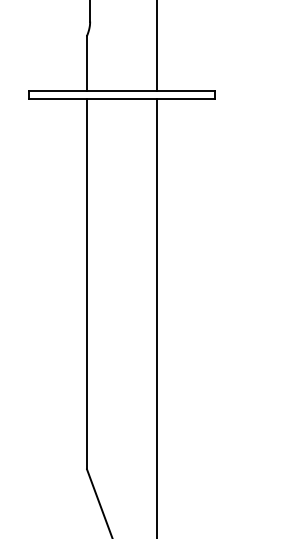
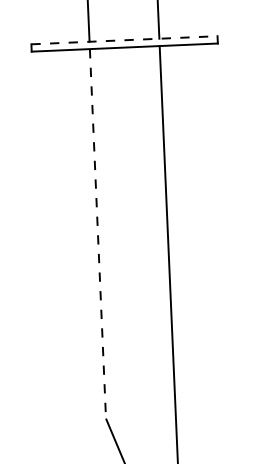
line: (122, 91) -> (125, 40), solid -> dashed
line: (86, 283) -> (97, 233), solid -> dashed

